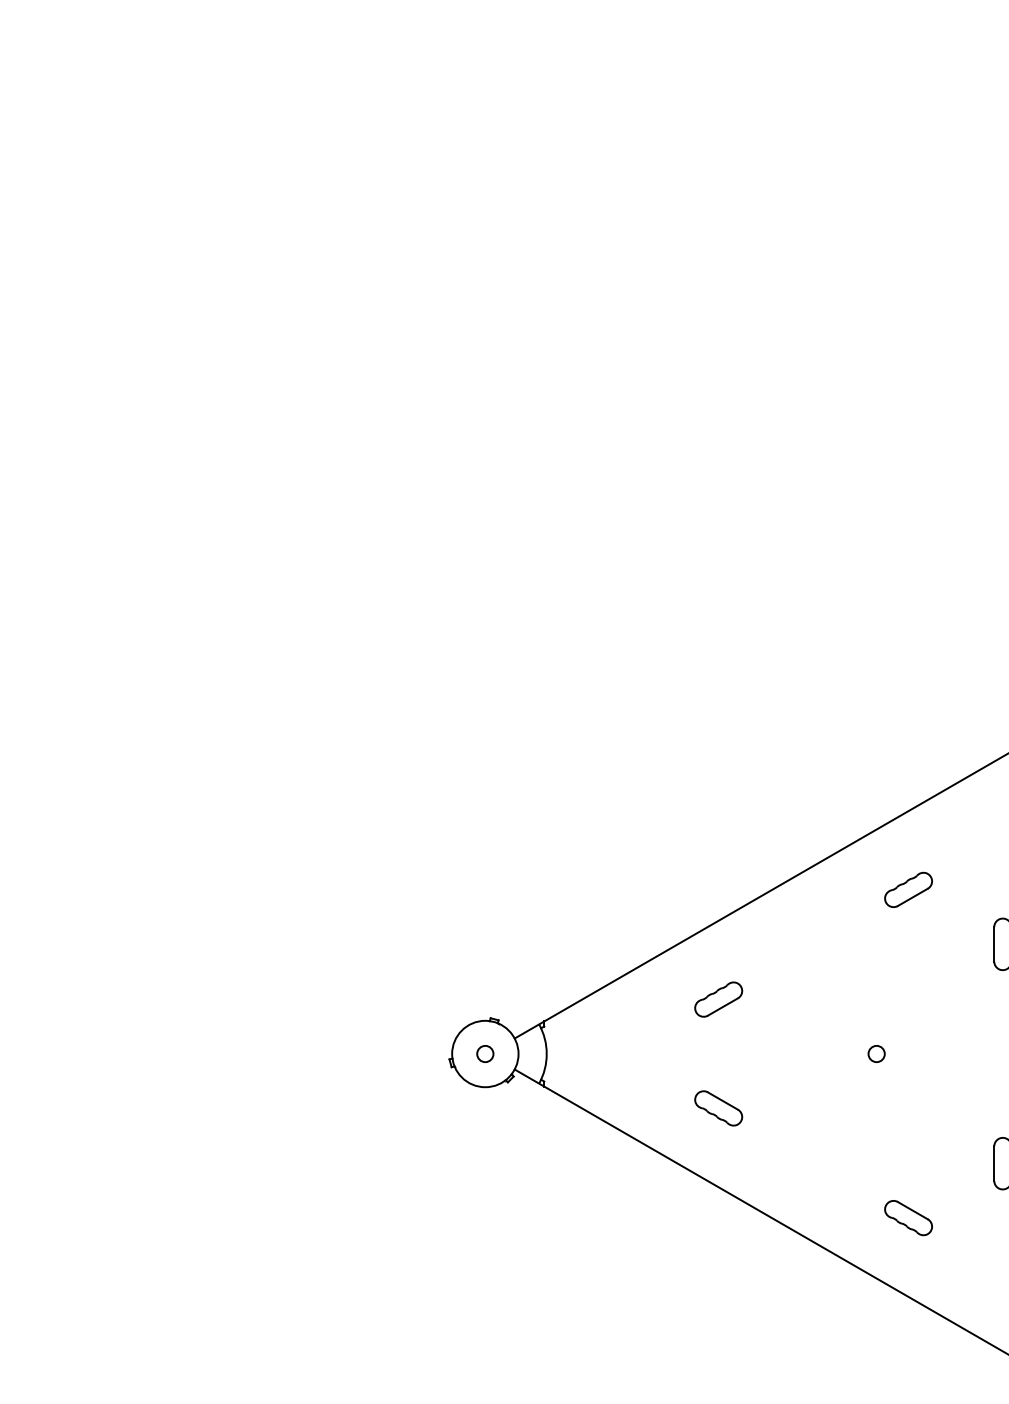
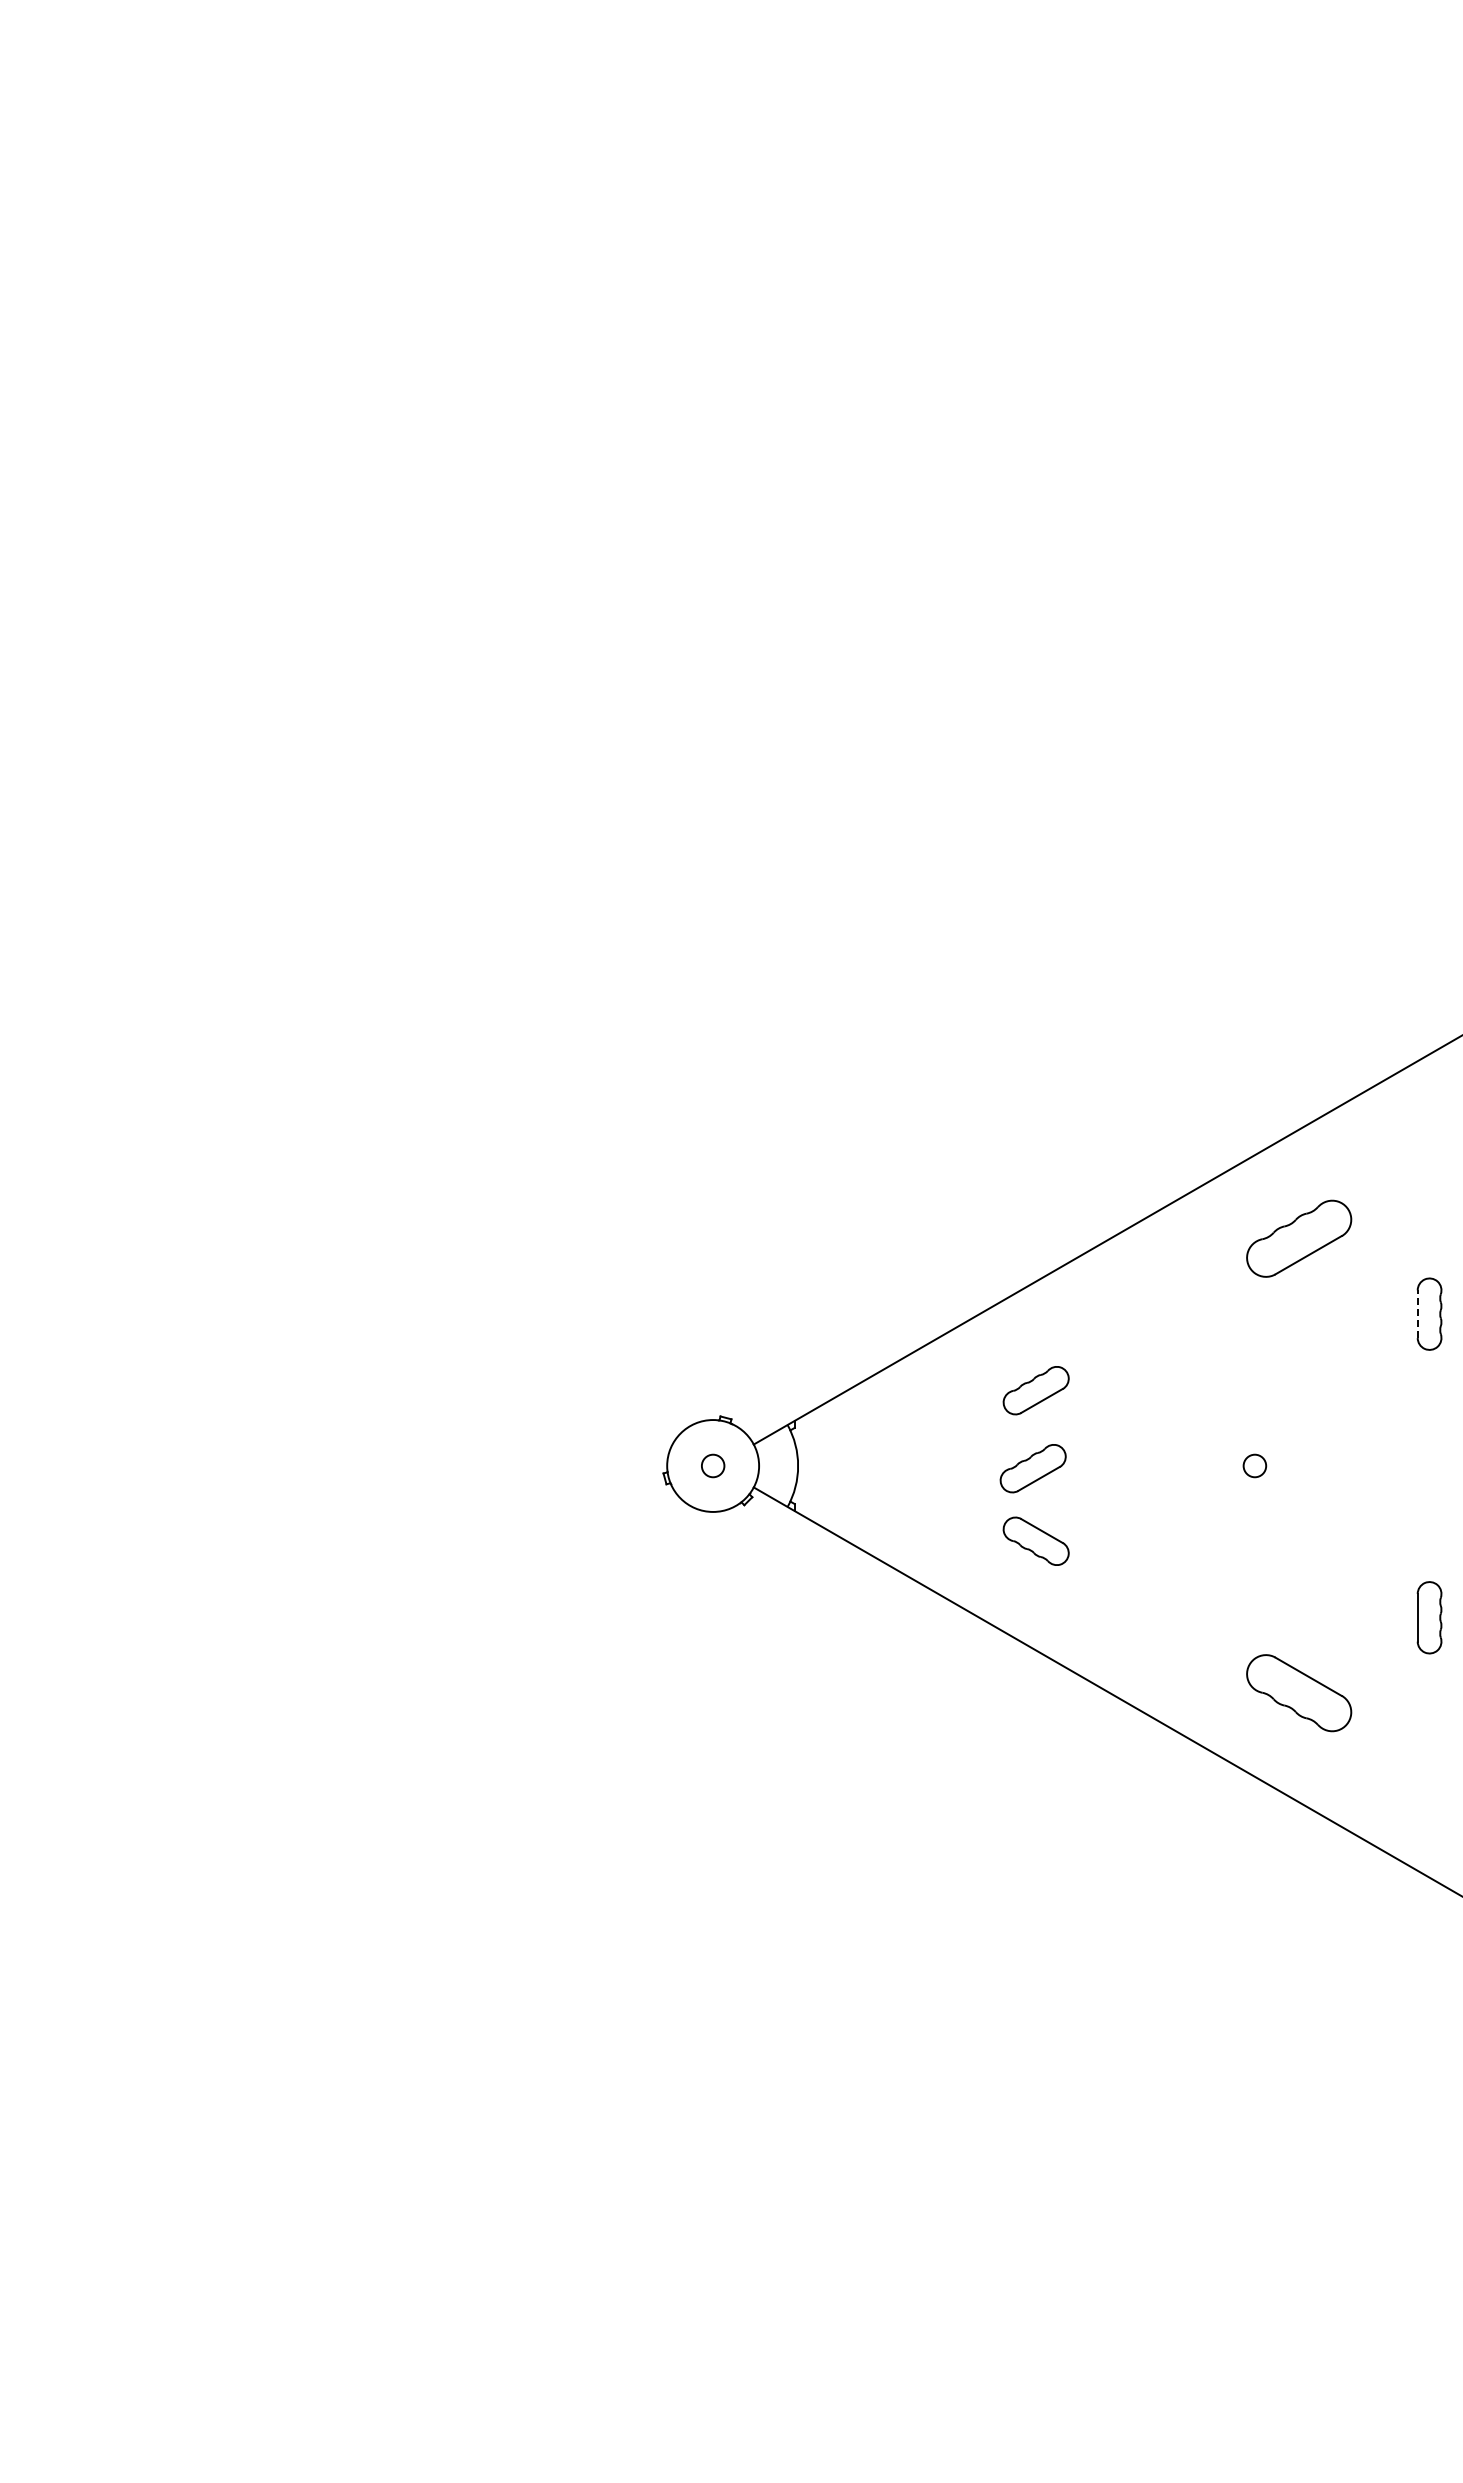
part: (908, 889) -> (1298, 1238), size x1.6
line: (994, 944) -> (1417, 1314), solid -> dashed
part: (716, 1055) -> (1032, 1468), added
part: (908, 1217) -> (1298, 1692), size x1.6

